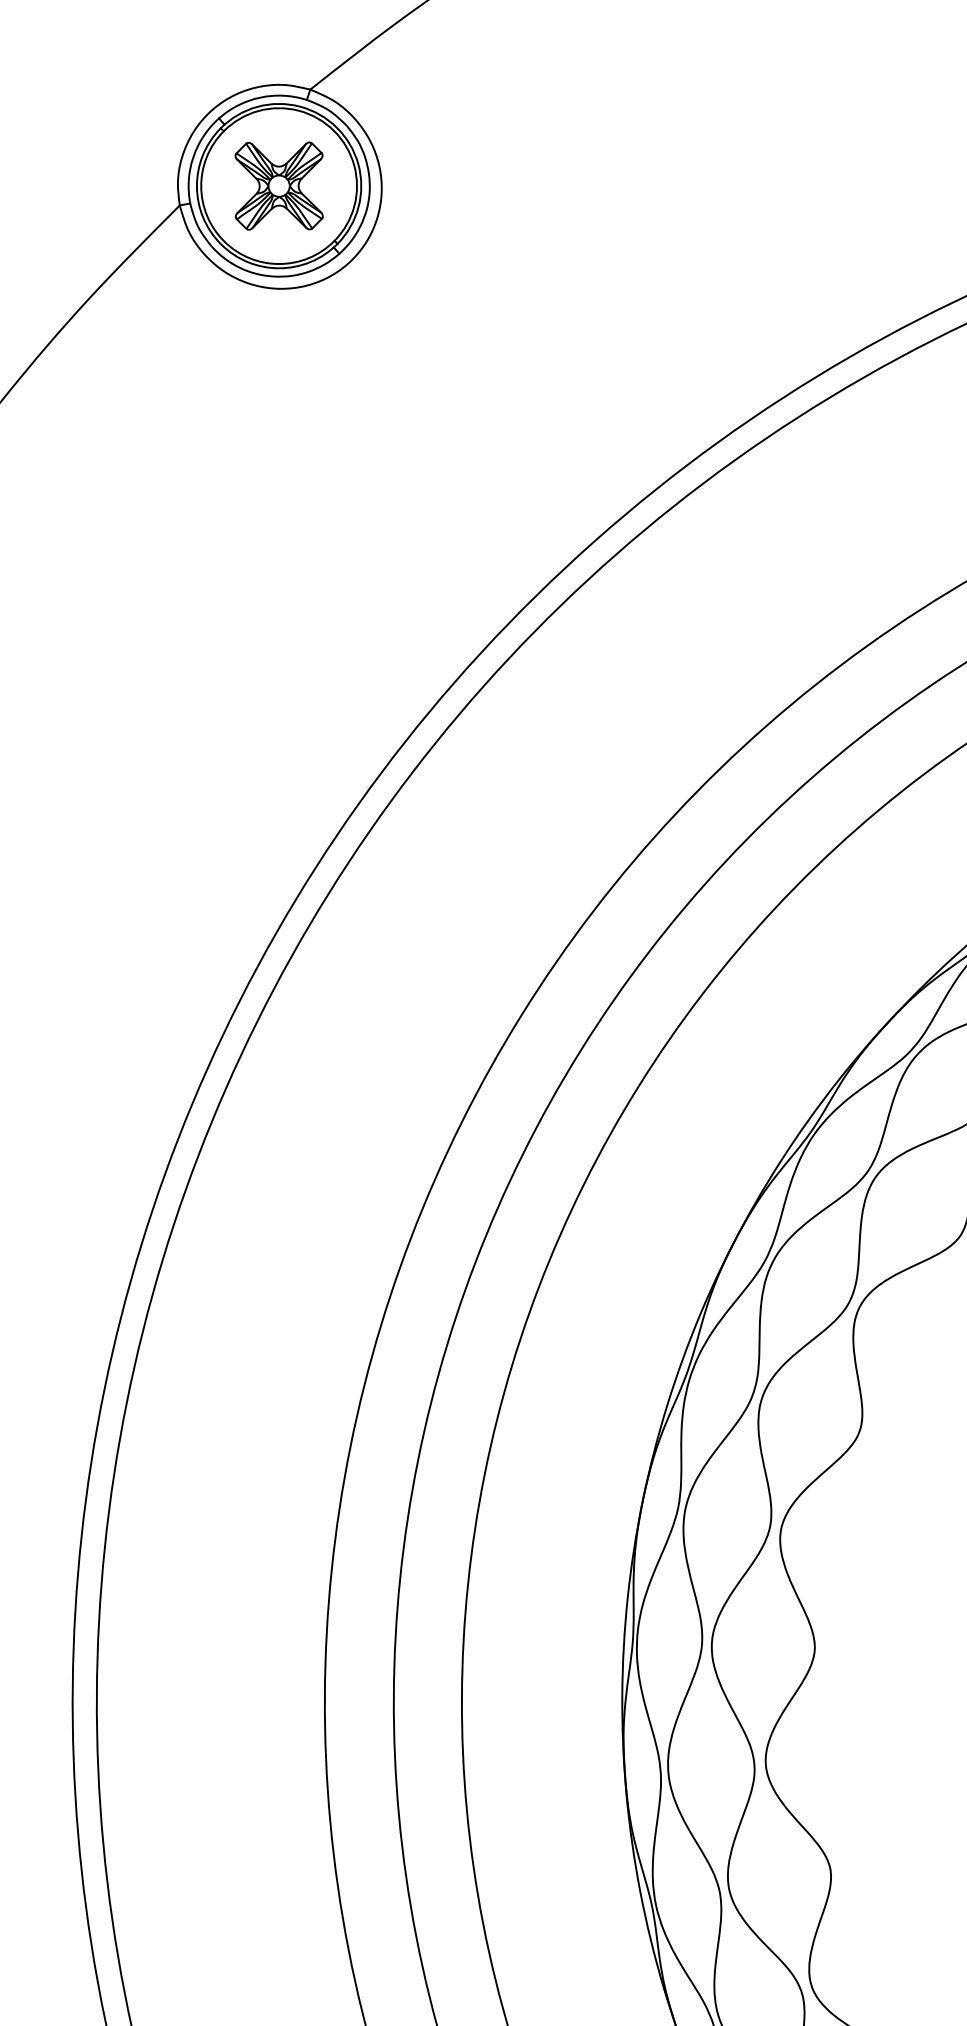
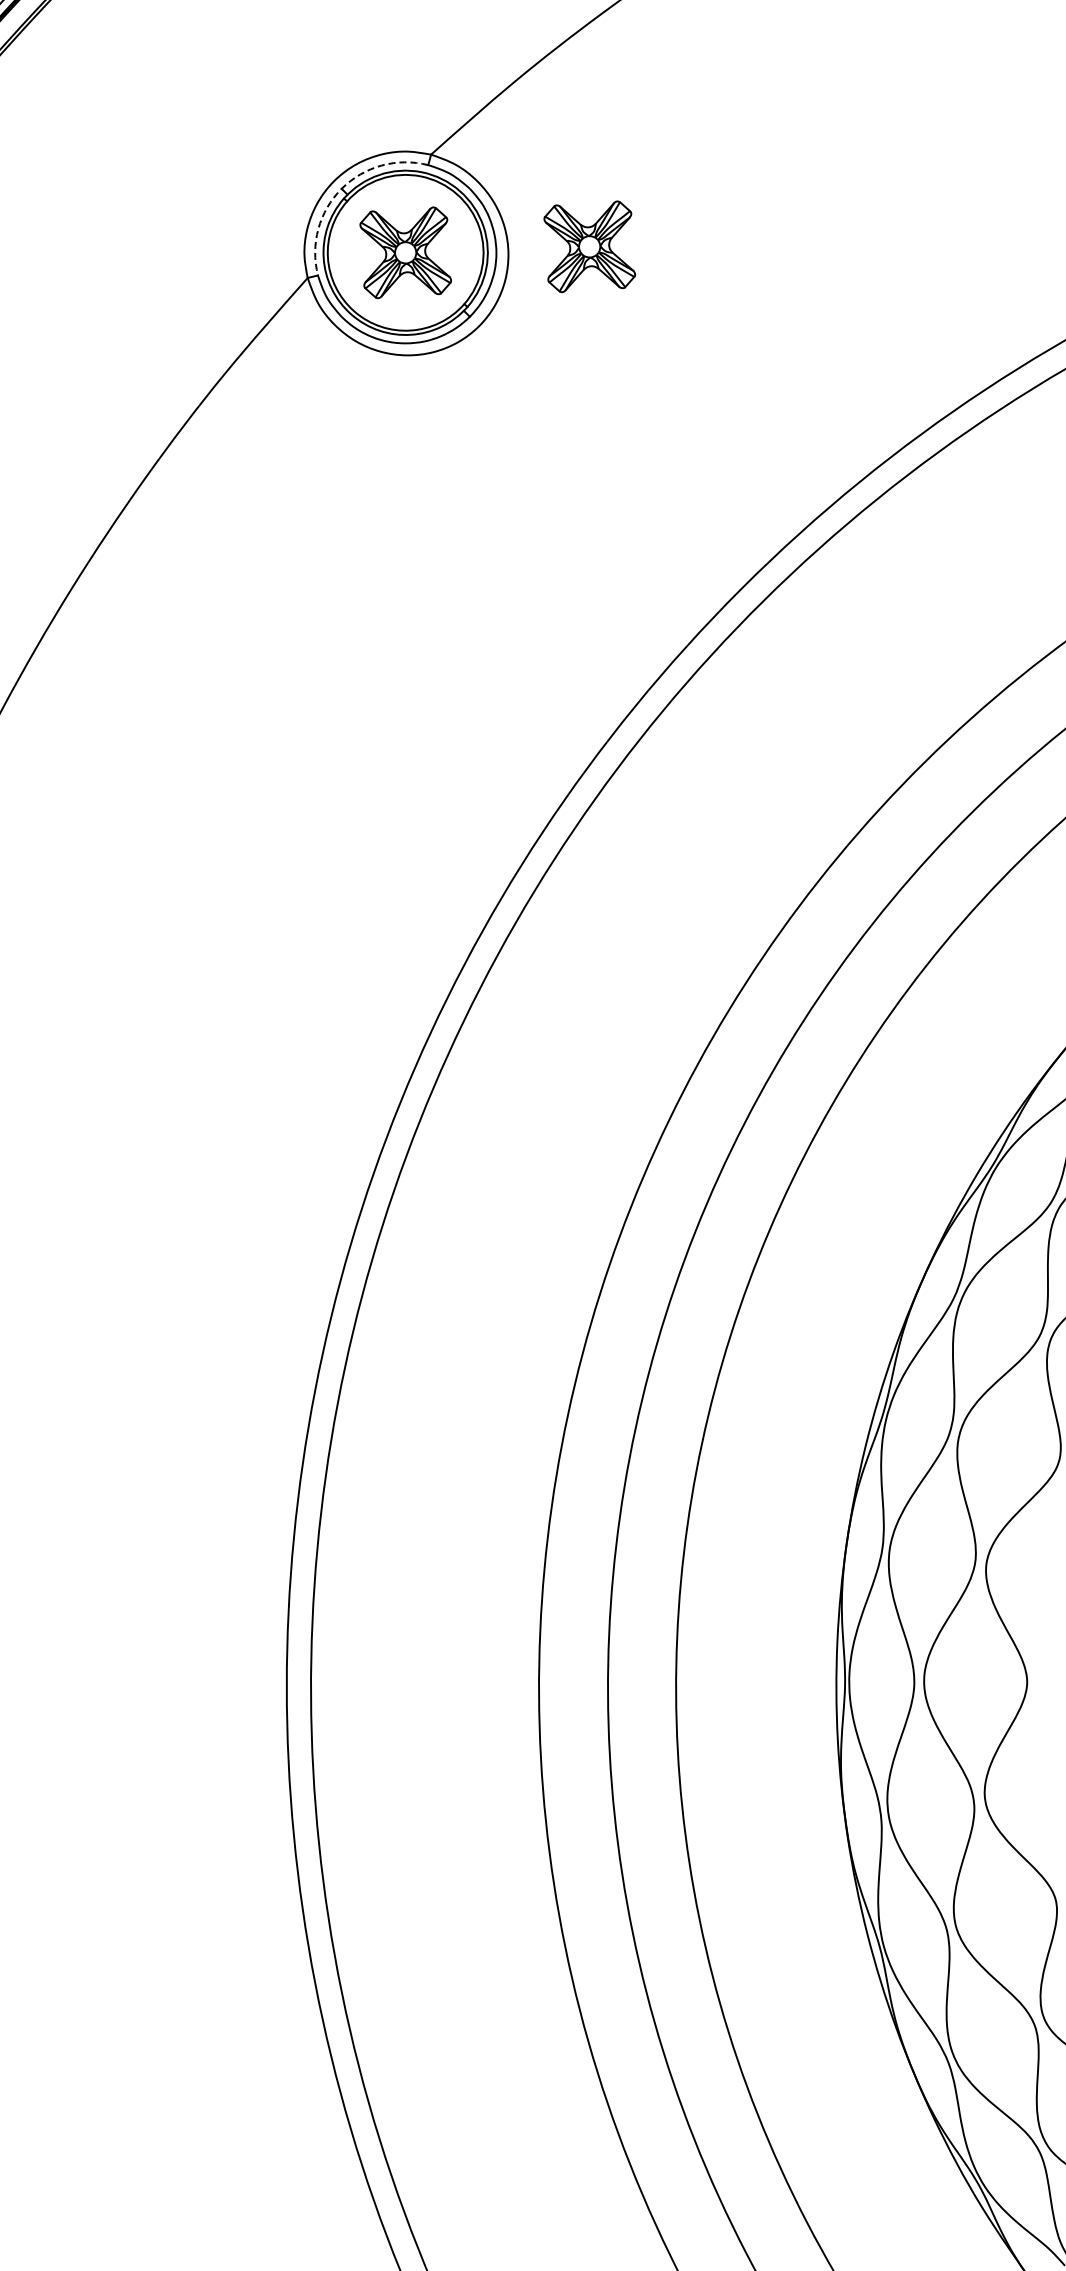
arc: (218, 118) -> (341, 188), solid -> dashed
part: (462, 190) -> (589, 246), added

